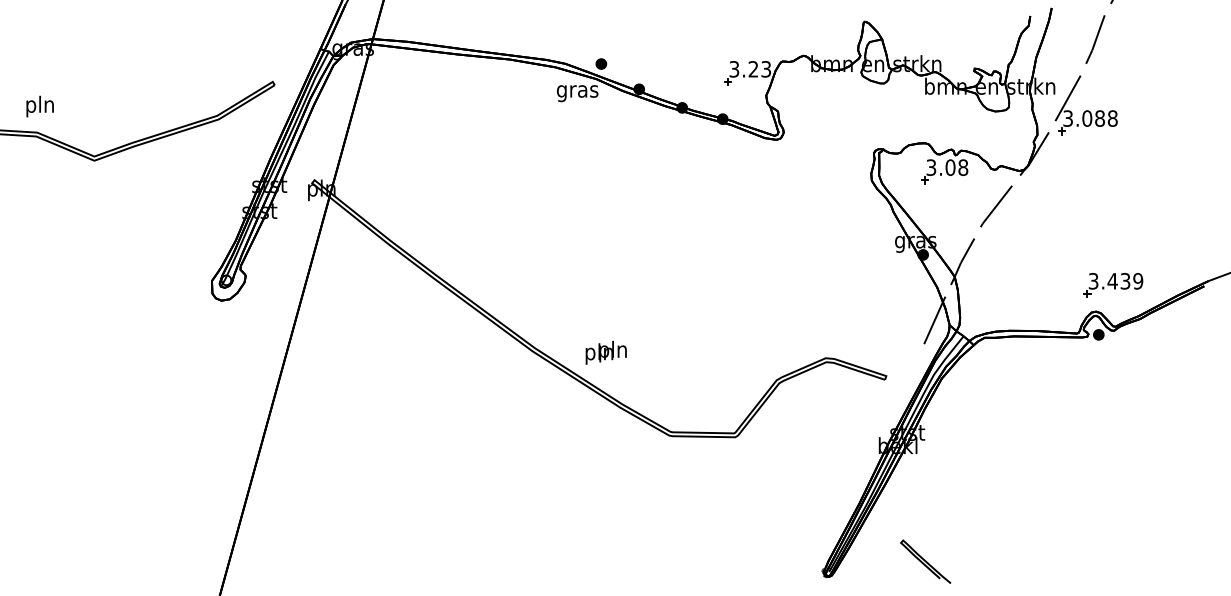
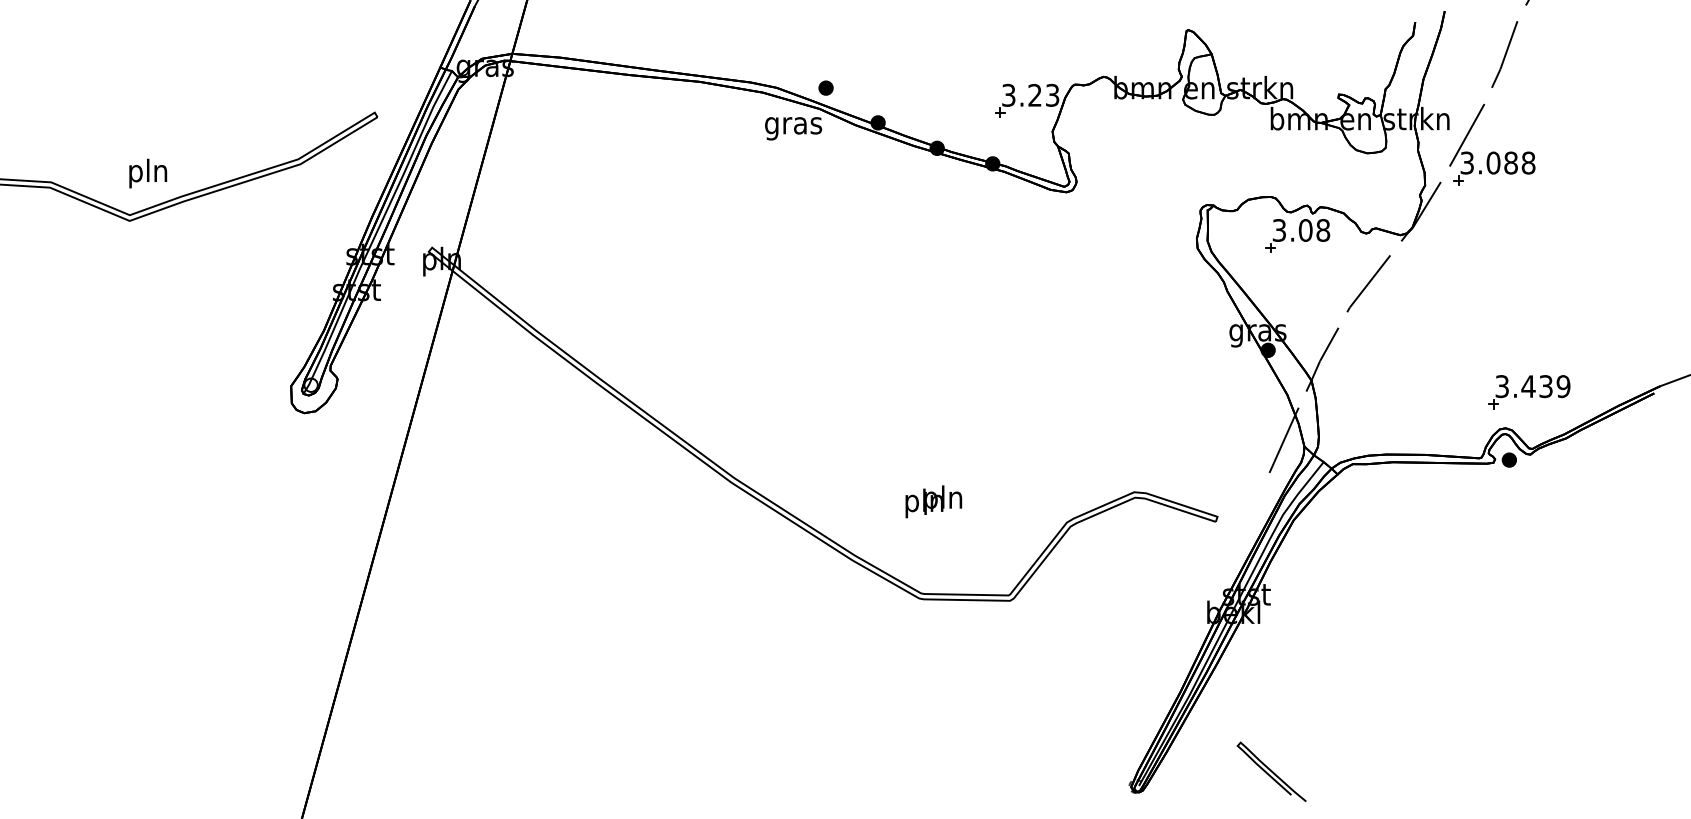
text: (40, 106) -> (148, 173), moved
text: (606, 352) -> (933, 501), moved

